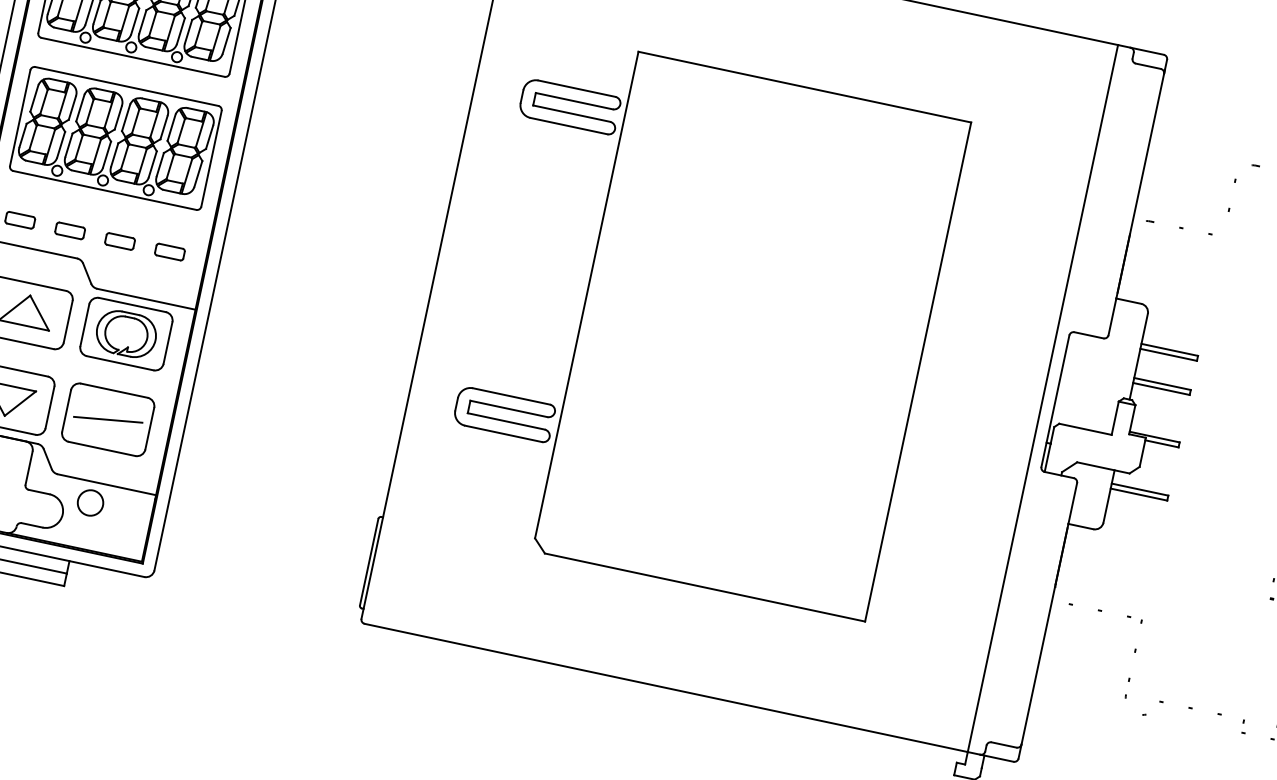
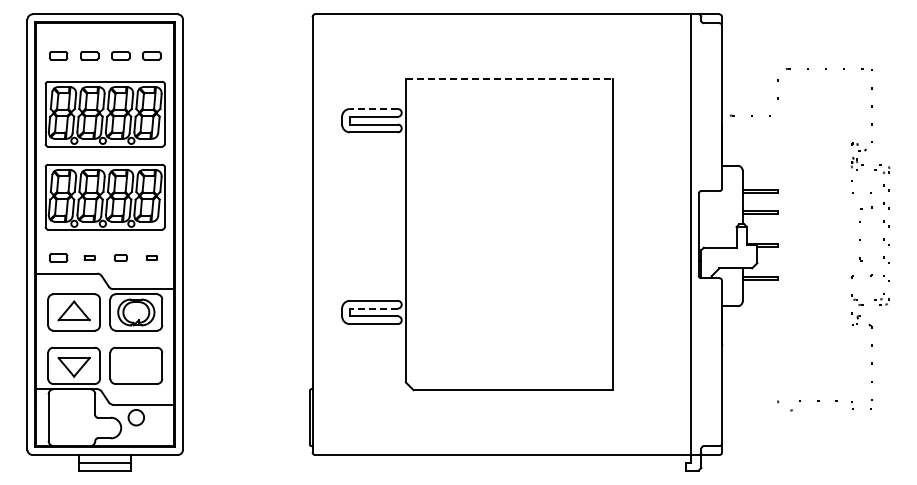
line: (804, 87) -> (509, 79), solid -> dashed
line: (576, 89) -> (373, 109), solid -> dashed
part: (70, 229) -> (89, 257), size x0.6
part: (119, 240) -> (120, 257), size x0.7
part: (169, 251) -> (151, 257), size x0.6
line: (508, 408) -> (373, 308), solid -> dashed
line: (108, 419) -> (136, 365), removed
part: (1100, 611) -> (752, 354), removed

